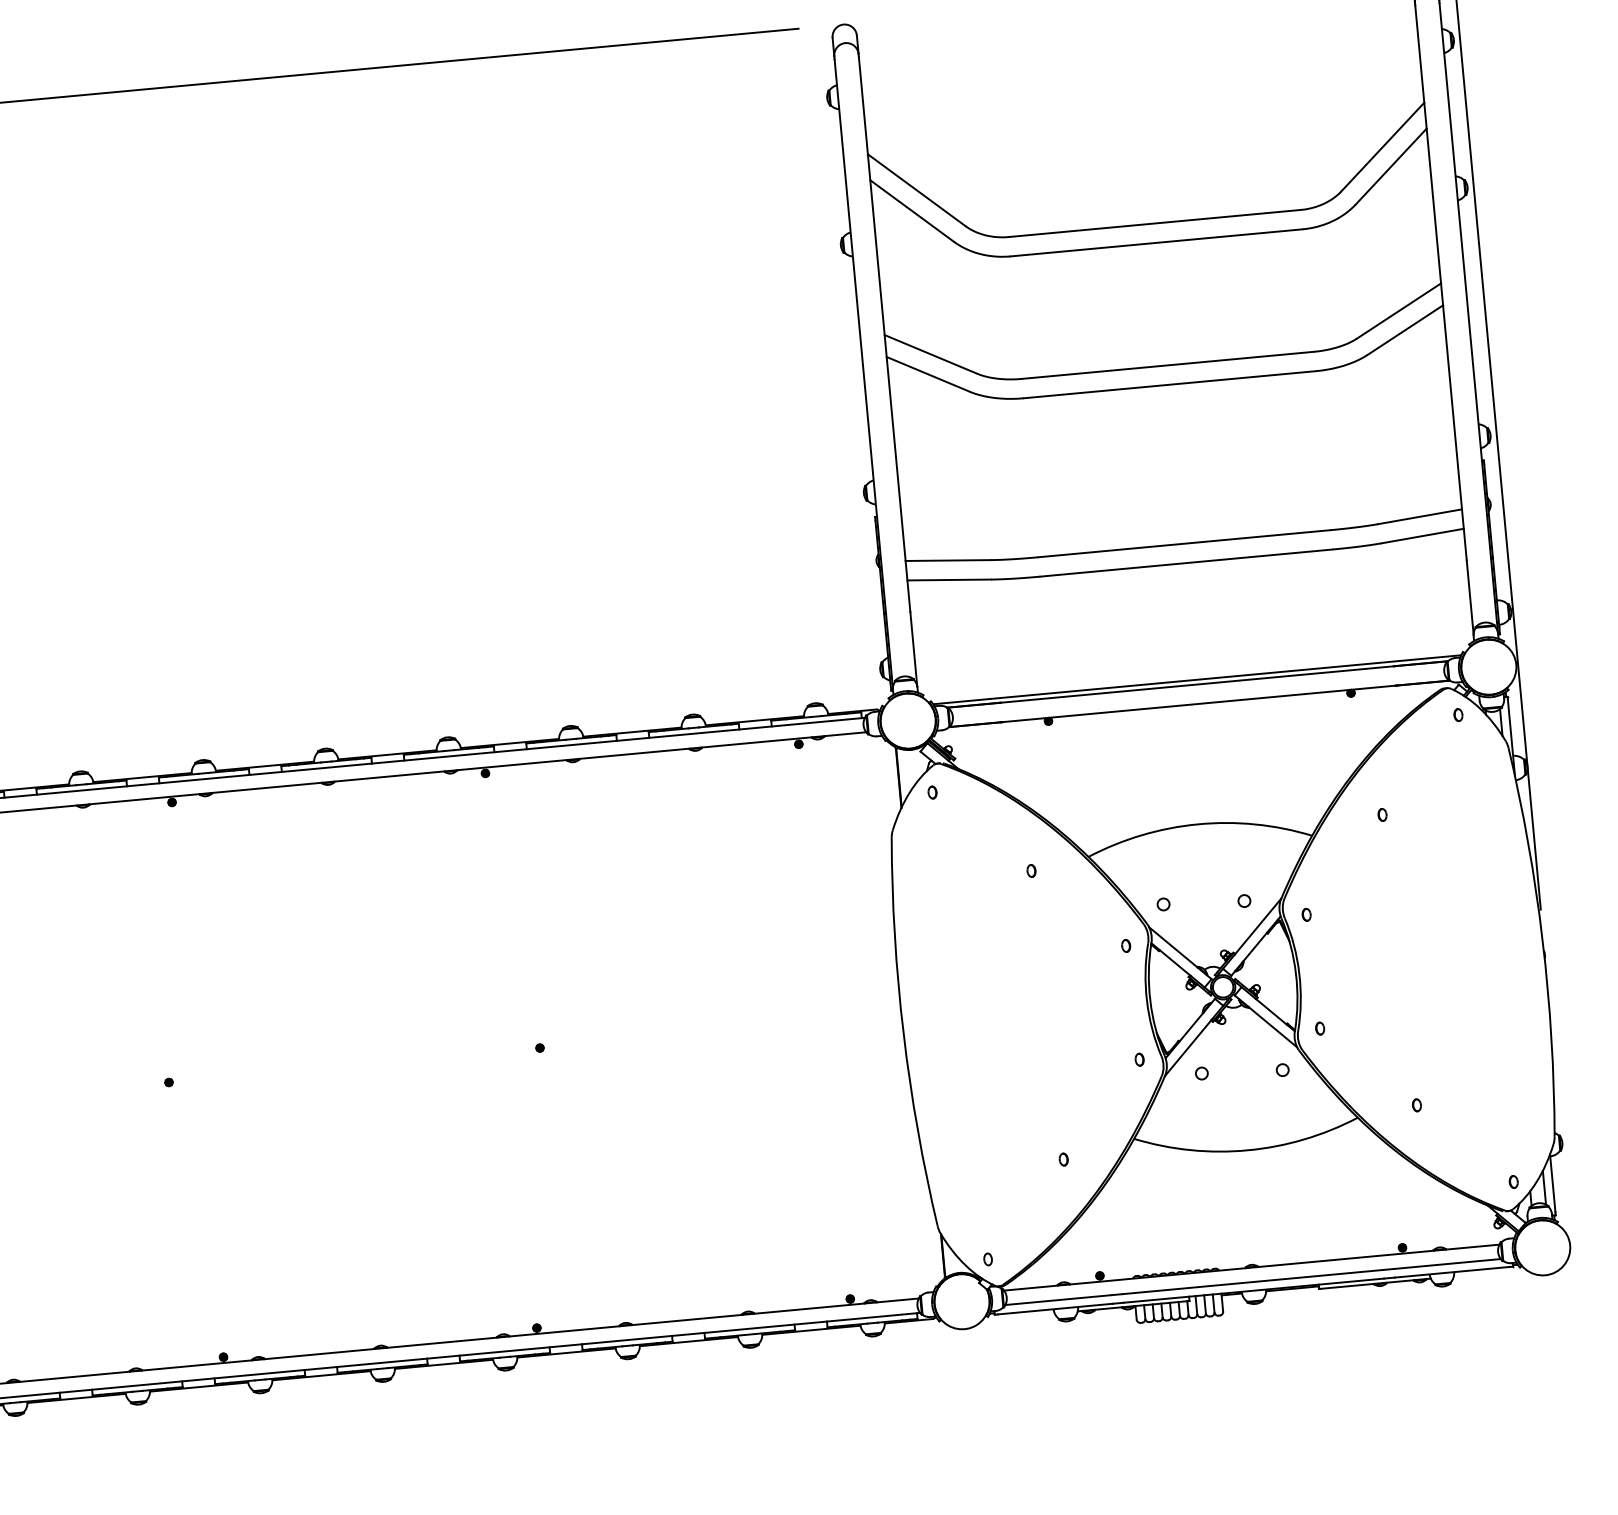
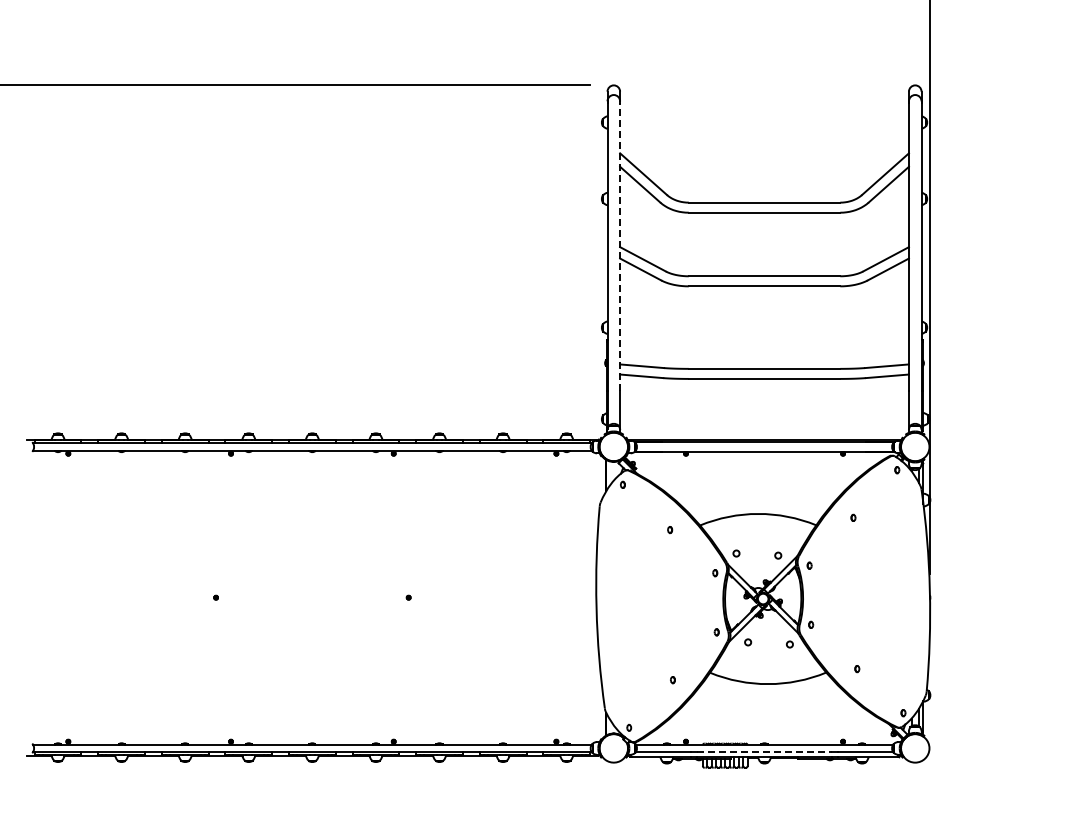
line: (885, 333) -> (620, 246), solid -> dashed
line: (1253, 1282) -> (764, 752), solid -> dashed

